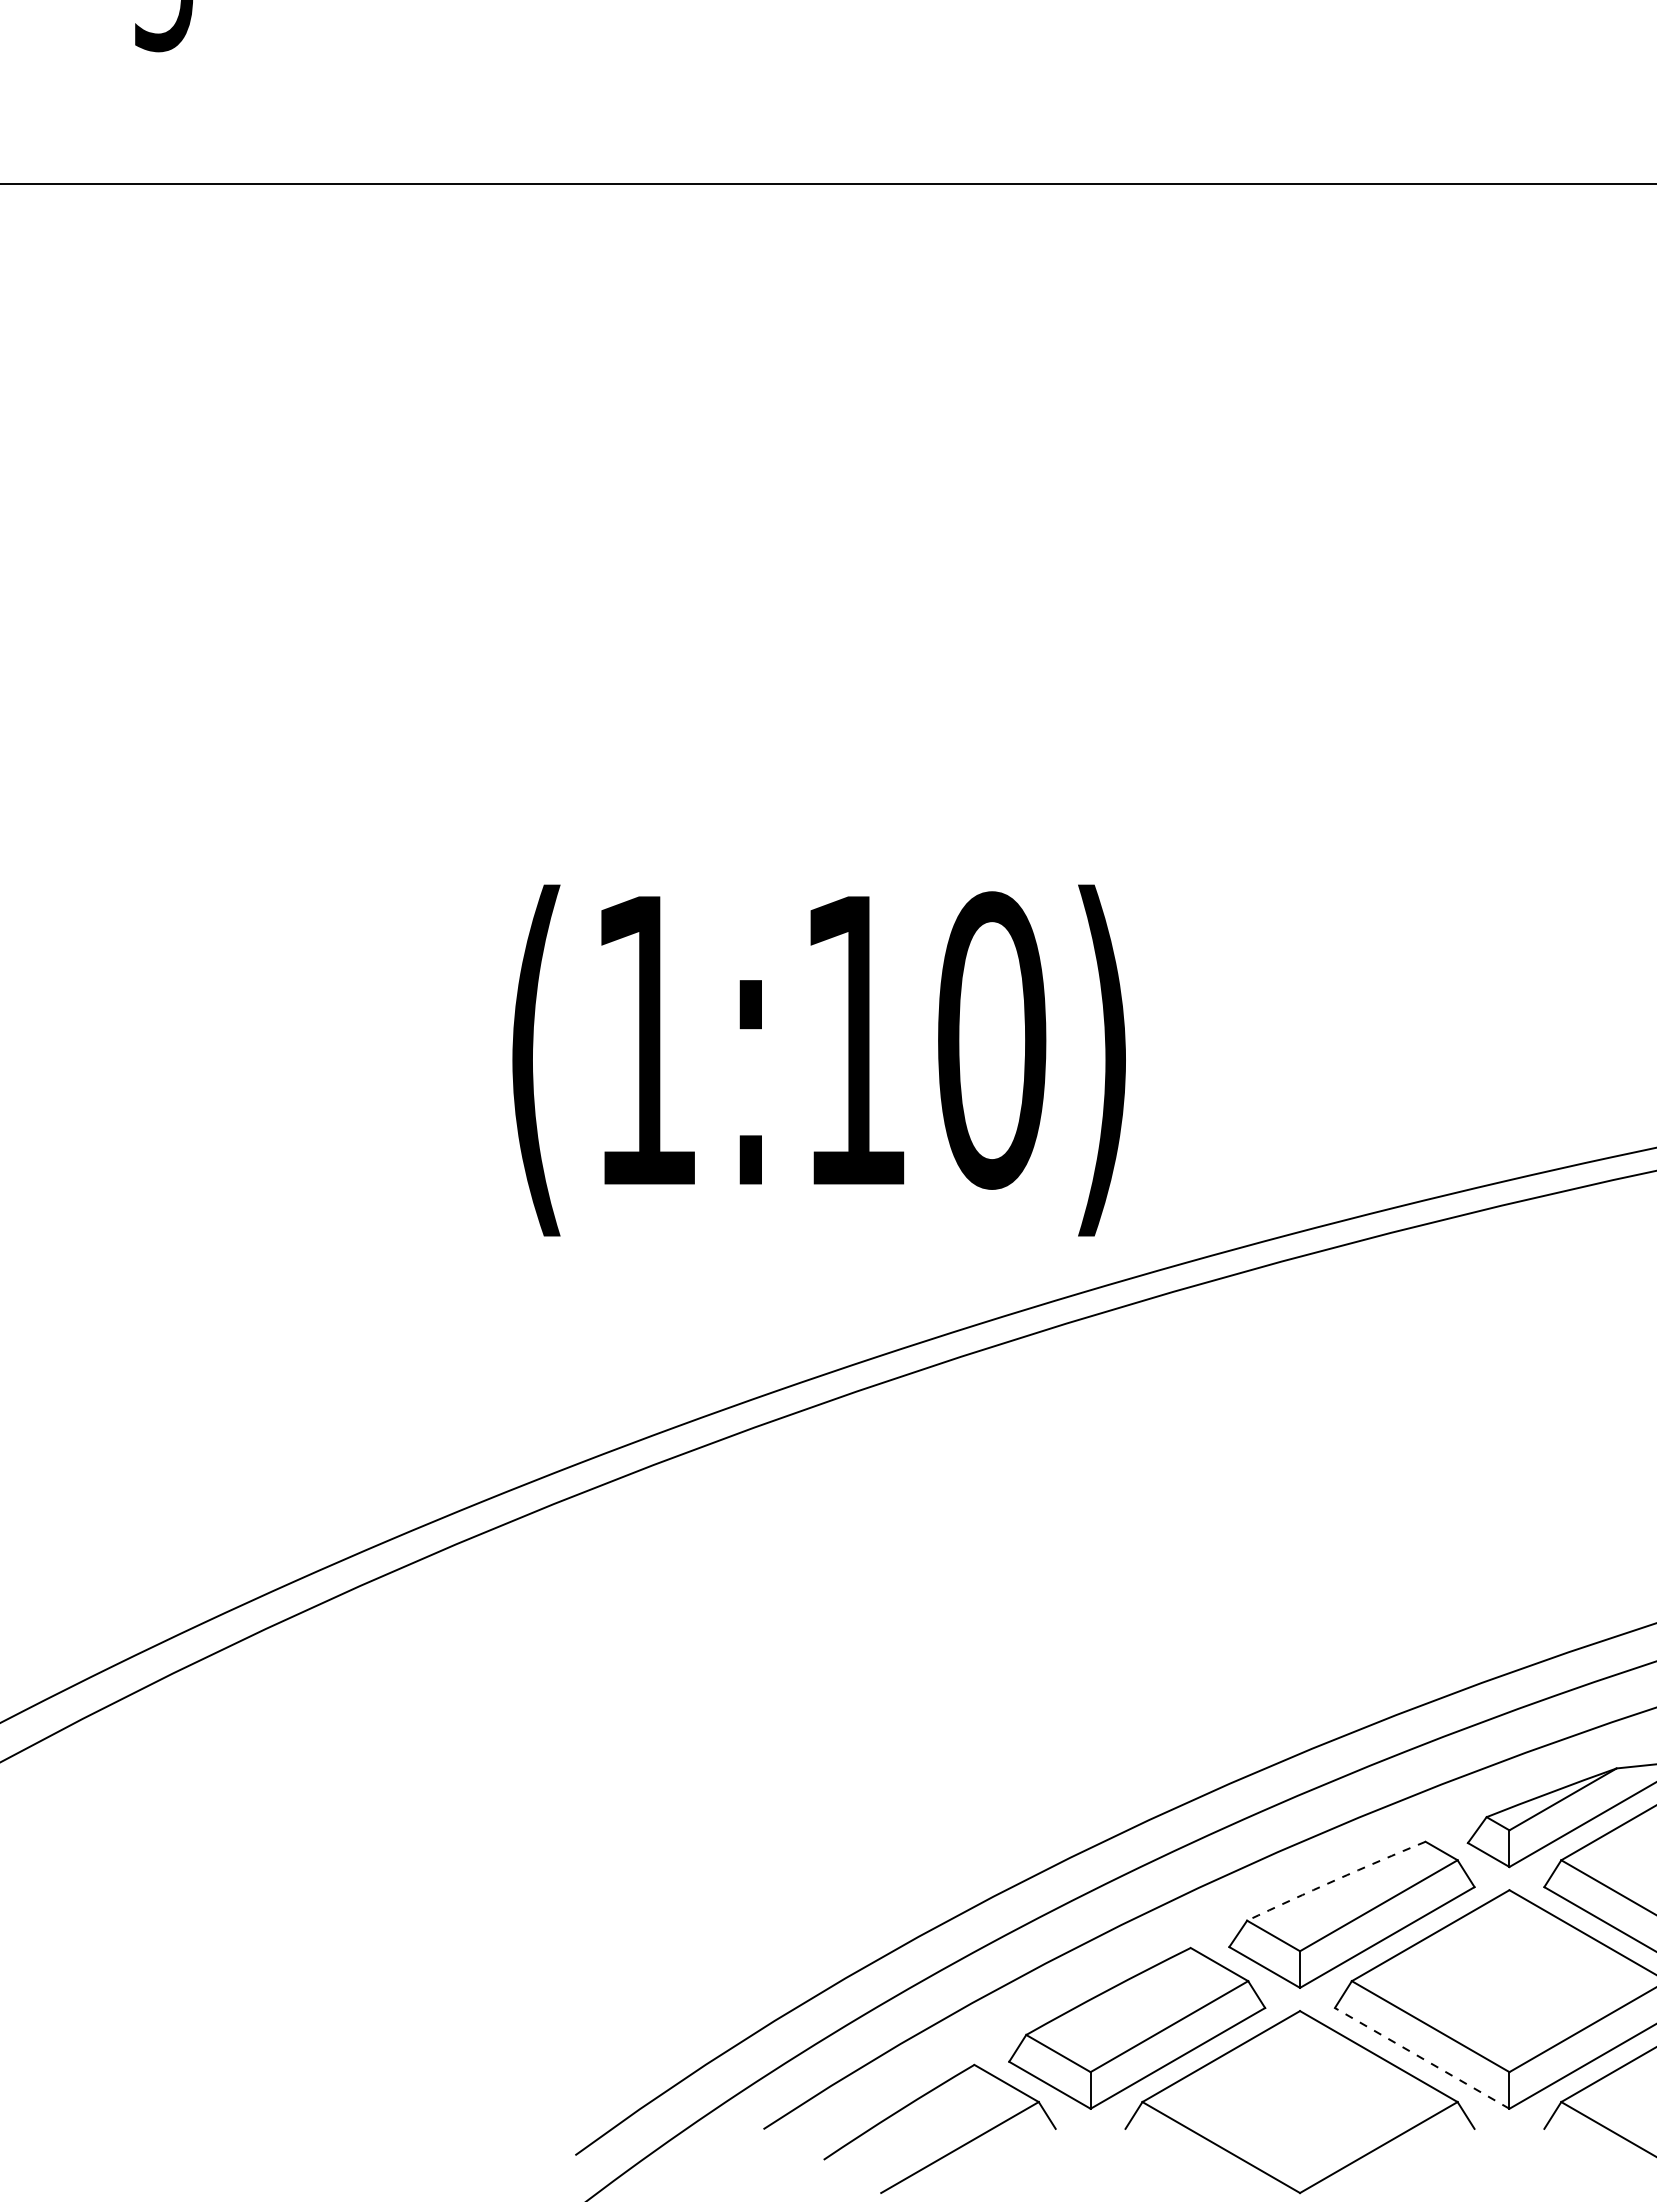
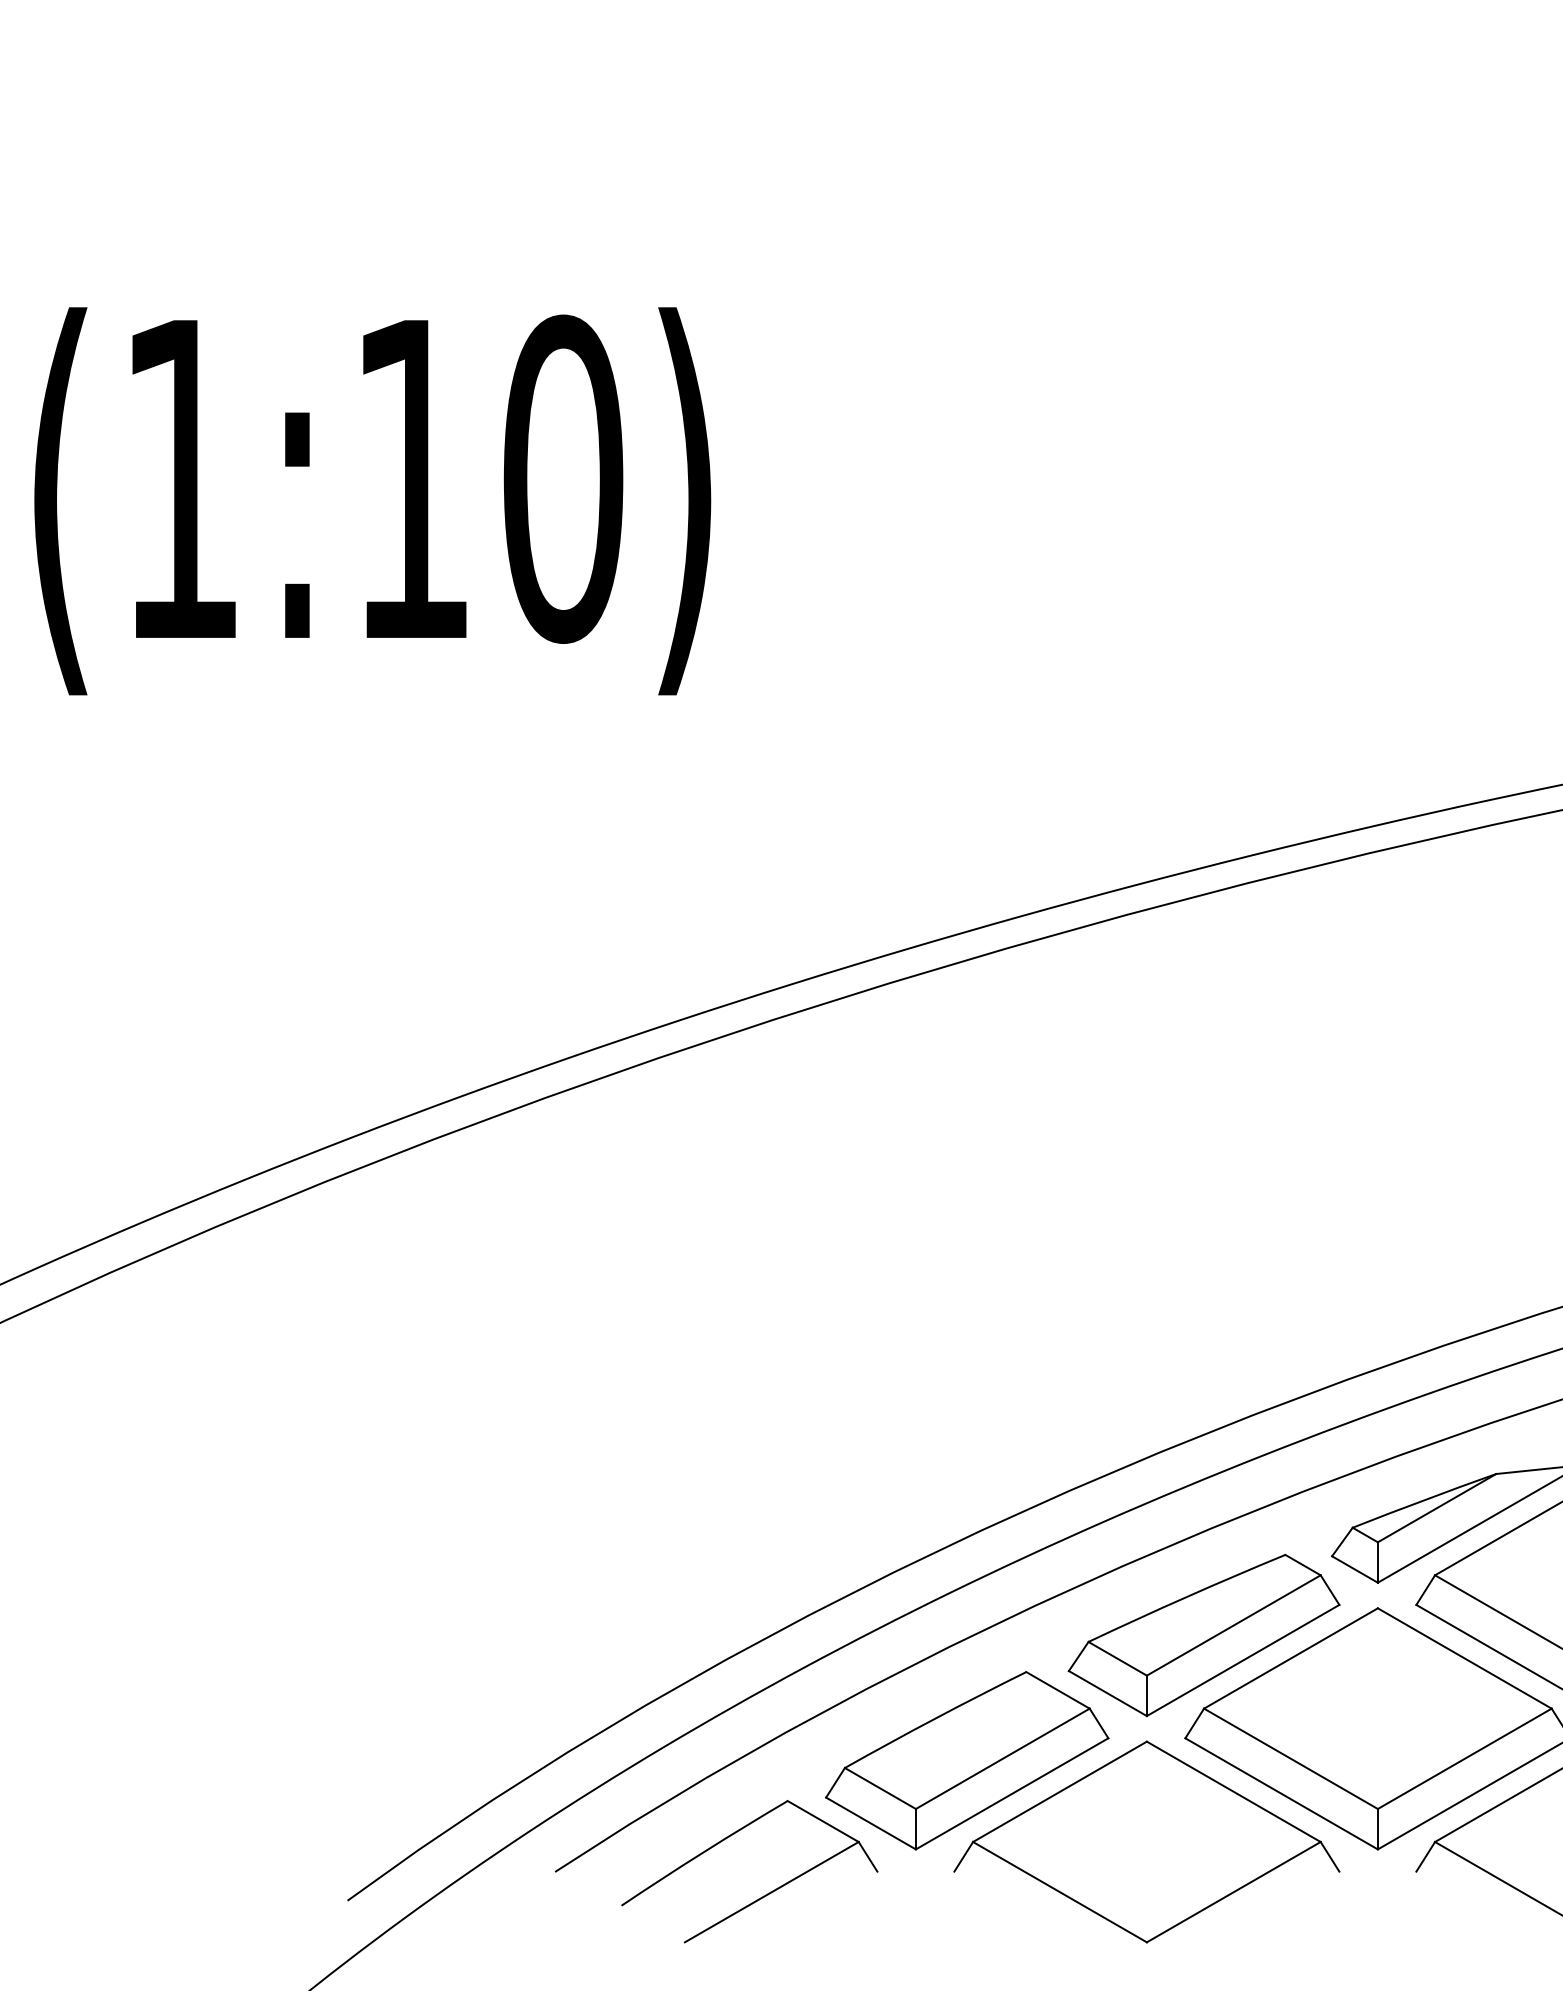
text: (818, 1060) -> (371, 501), moved
arc: (1335, 1880) -> (1185, 1597), dashed -> solid
line: (1422, 2058) -> (1281, 1793), dashed -> solid

